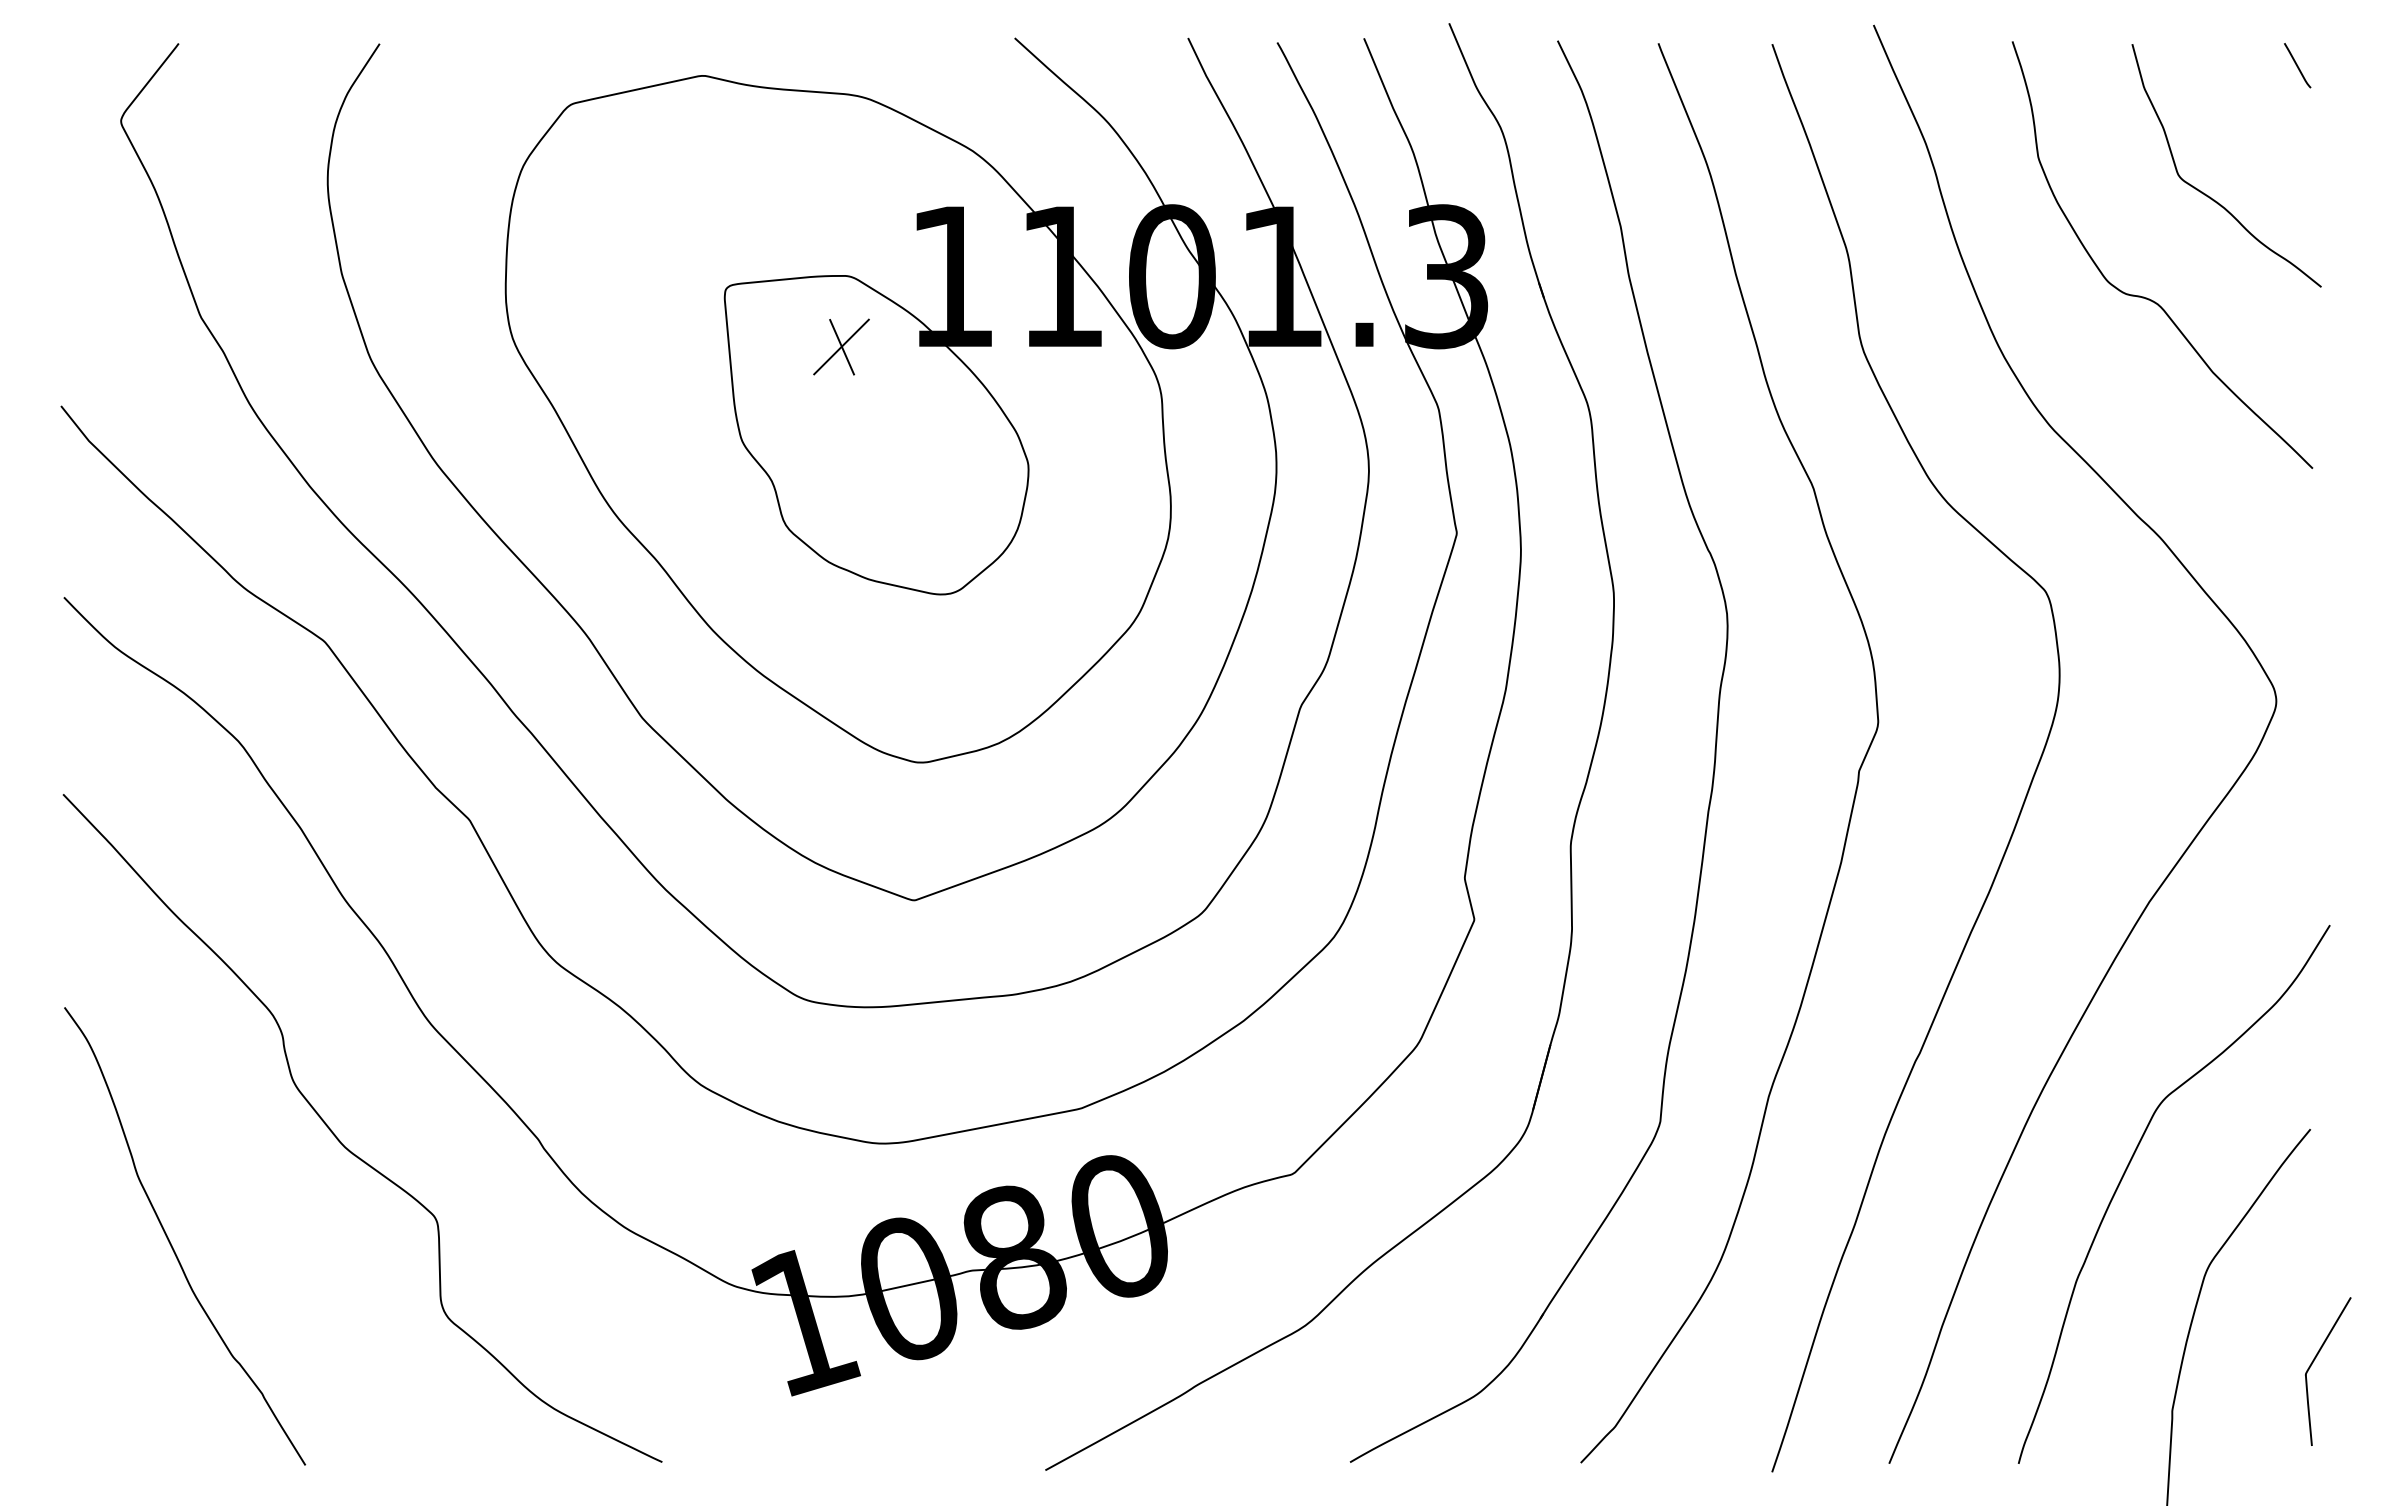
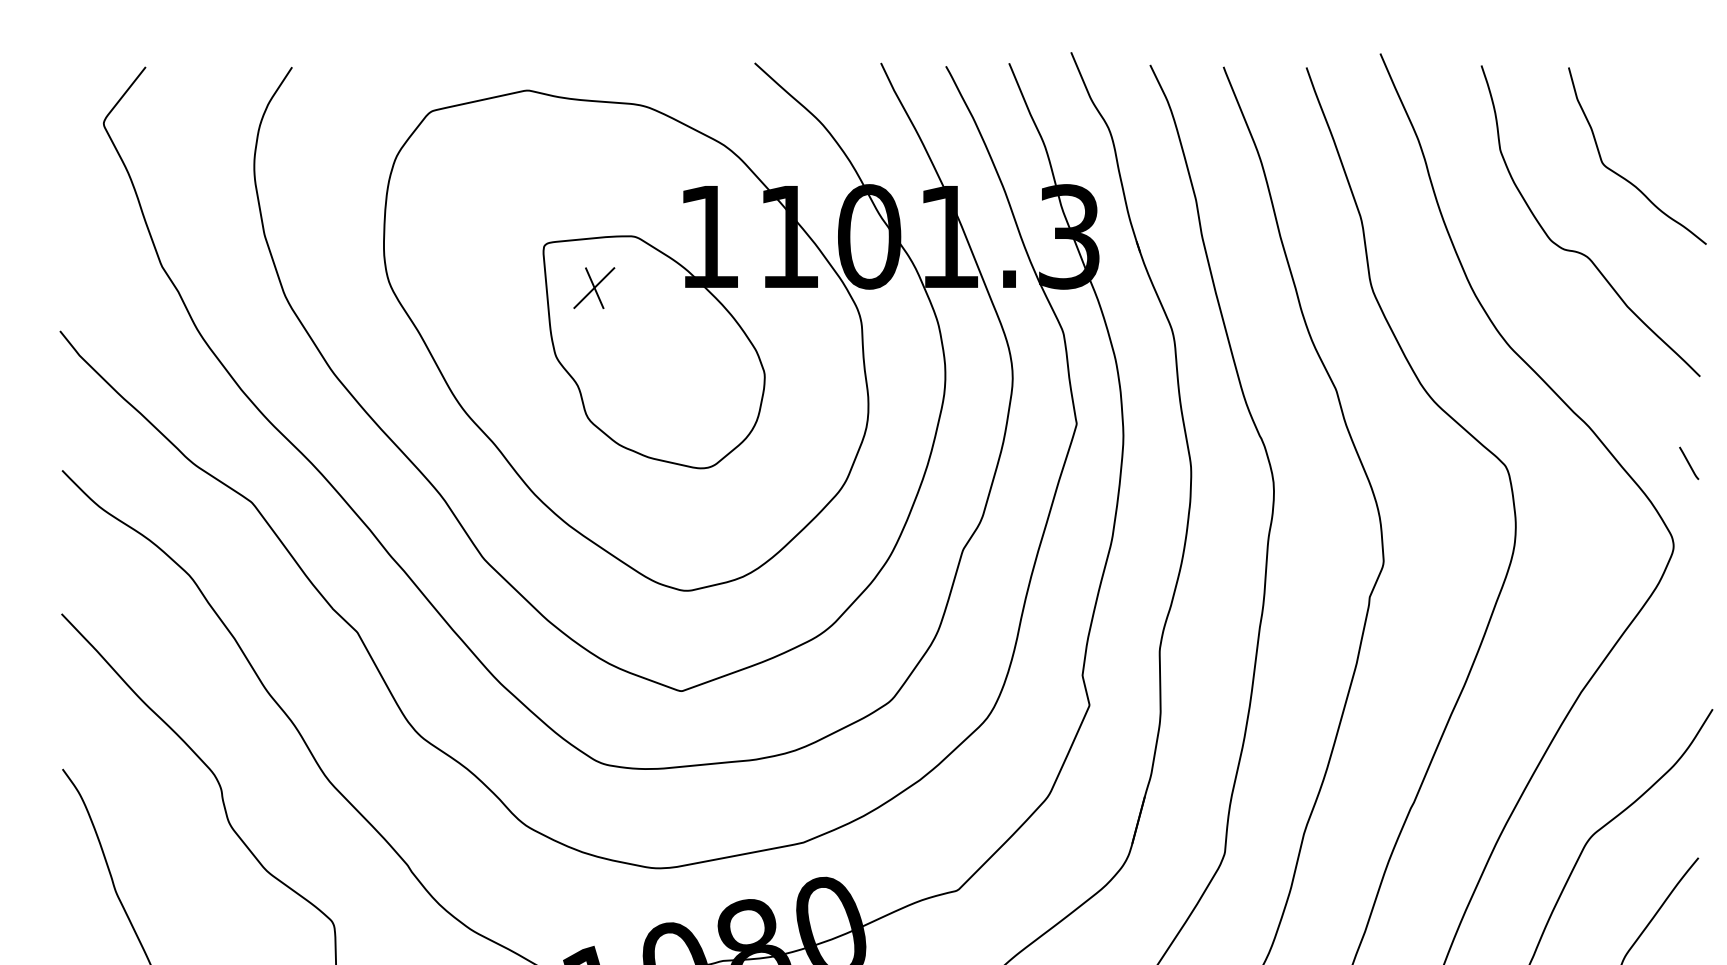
line: (2297, 65) -> (1689, 463), moved
part: (841, 346) -> (594, 287), moved

